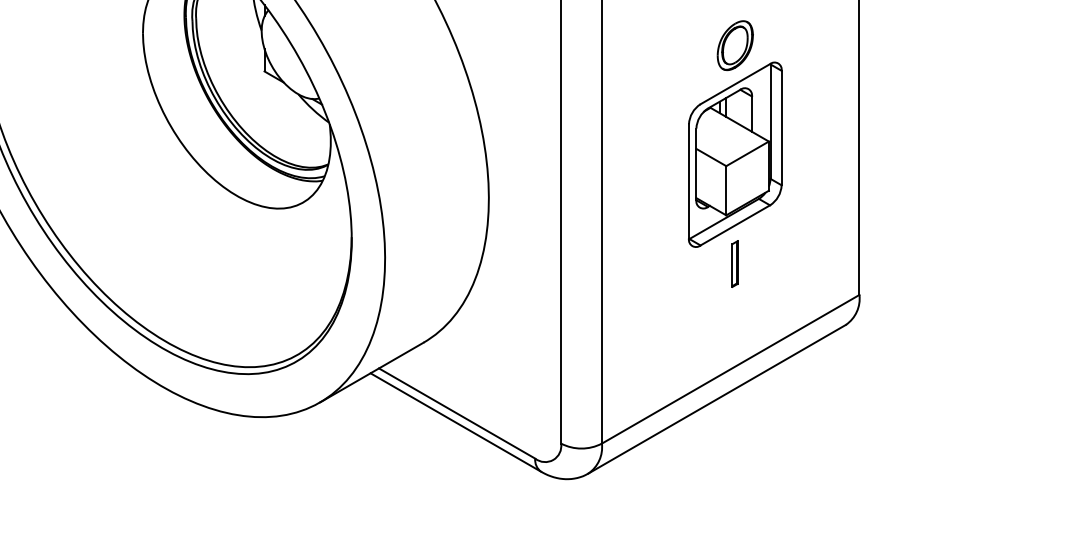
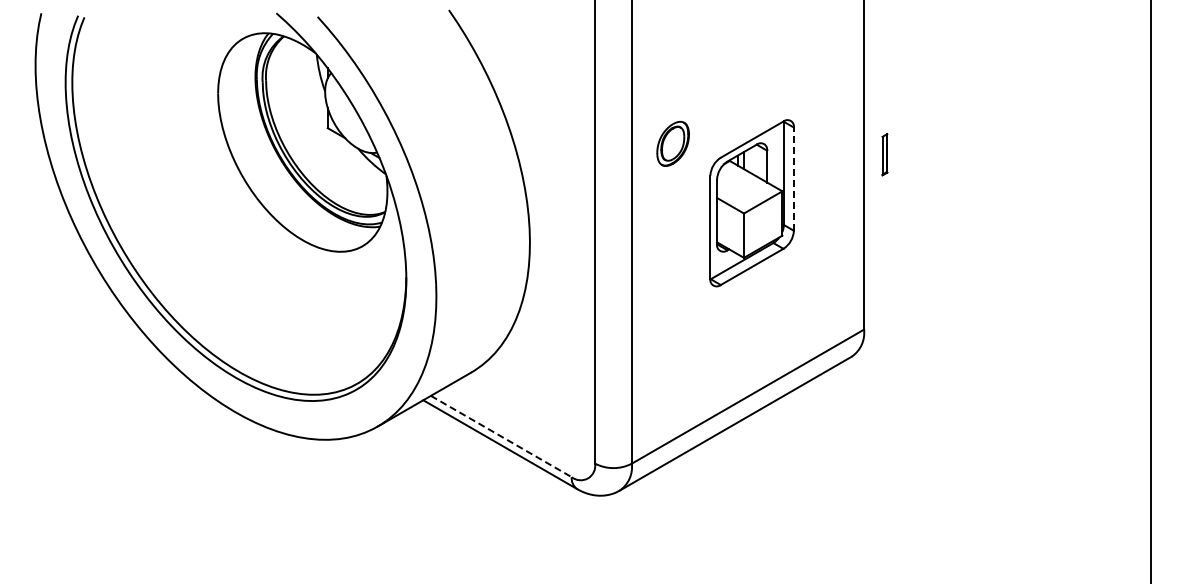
part: (734, 45) -> (672, 143), moved
line: (781, 128) -> (793, 179), solid -> dashed
part: (734, 263) -> (884, 154), moved
line: (457, 413) -> (501, 436), solid -> dashed

